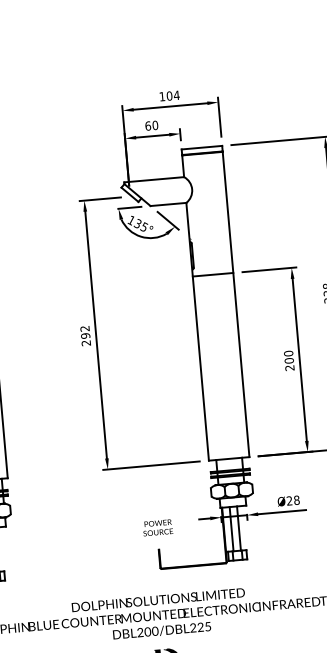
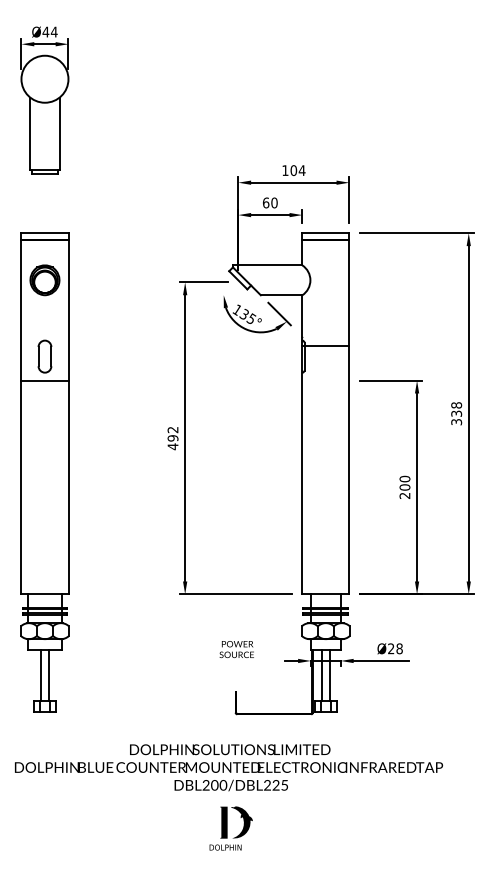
line: (129, 208) -> (236, 295), removed
line: (212, 274) -> (325, 345), moved
text: (85, 343) -> (172, 446), 292 -> 492
text: (157, 527) -> (236, 649), moved

